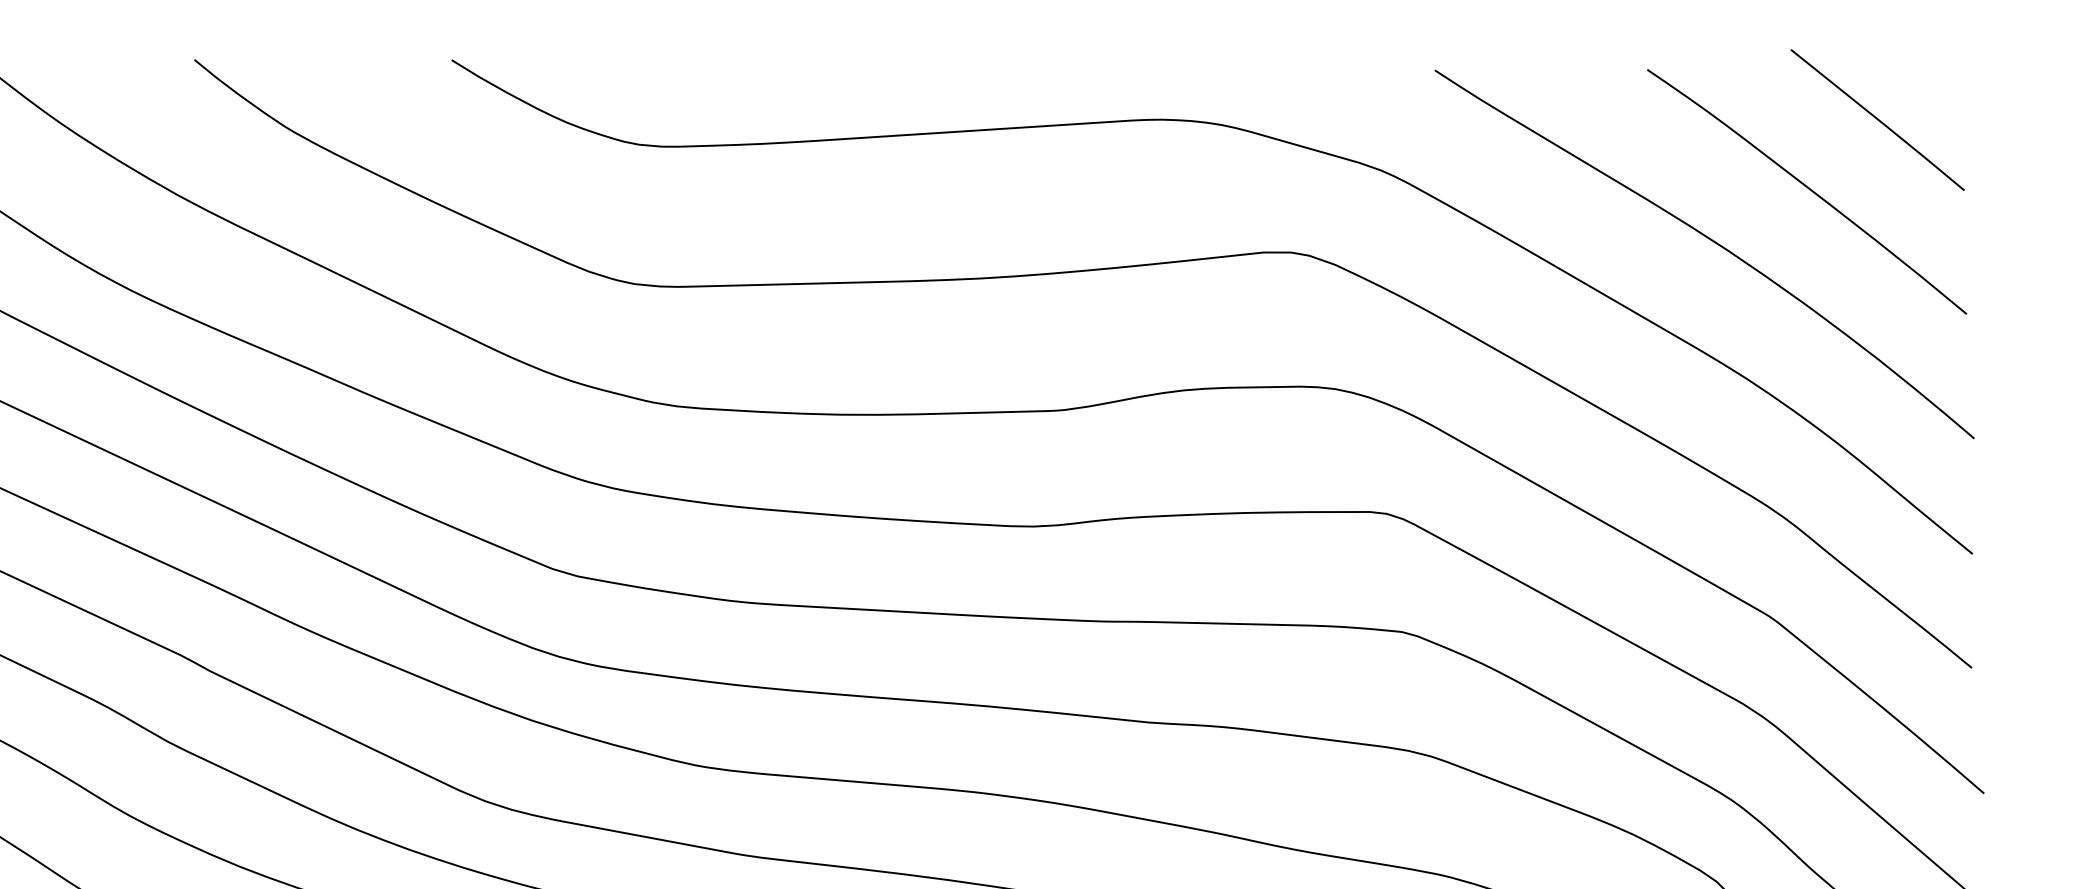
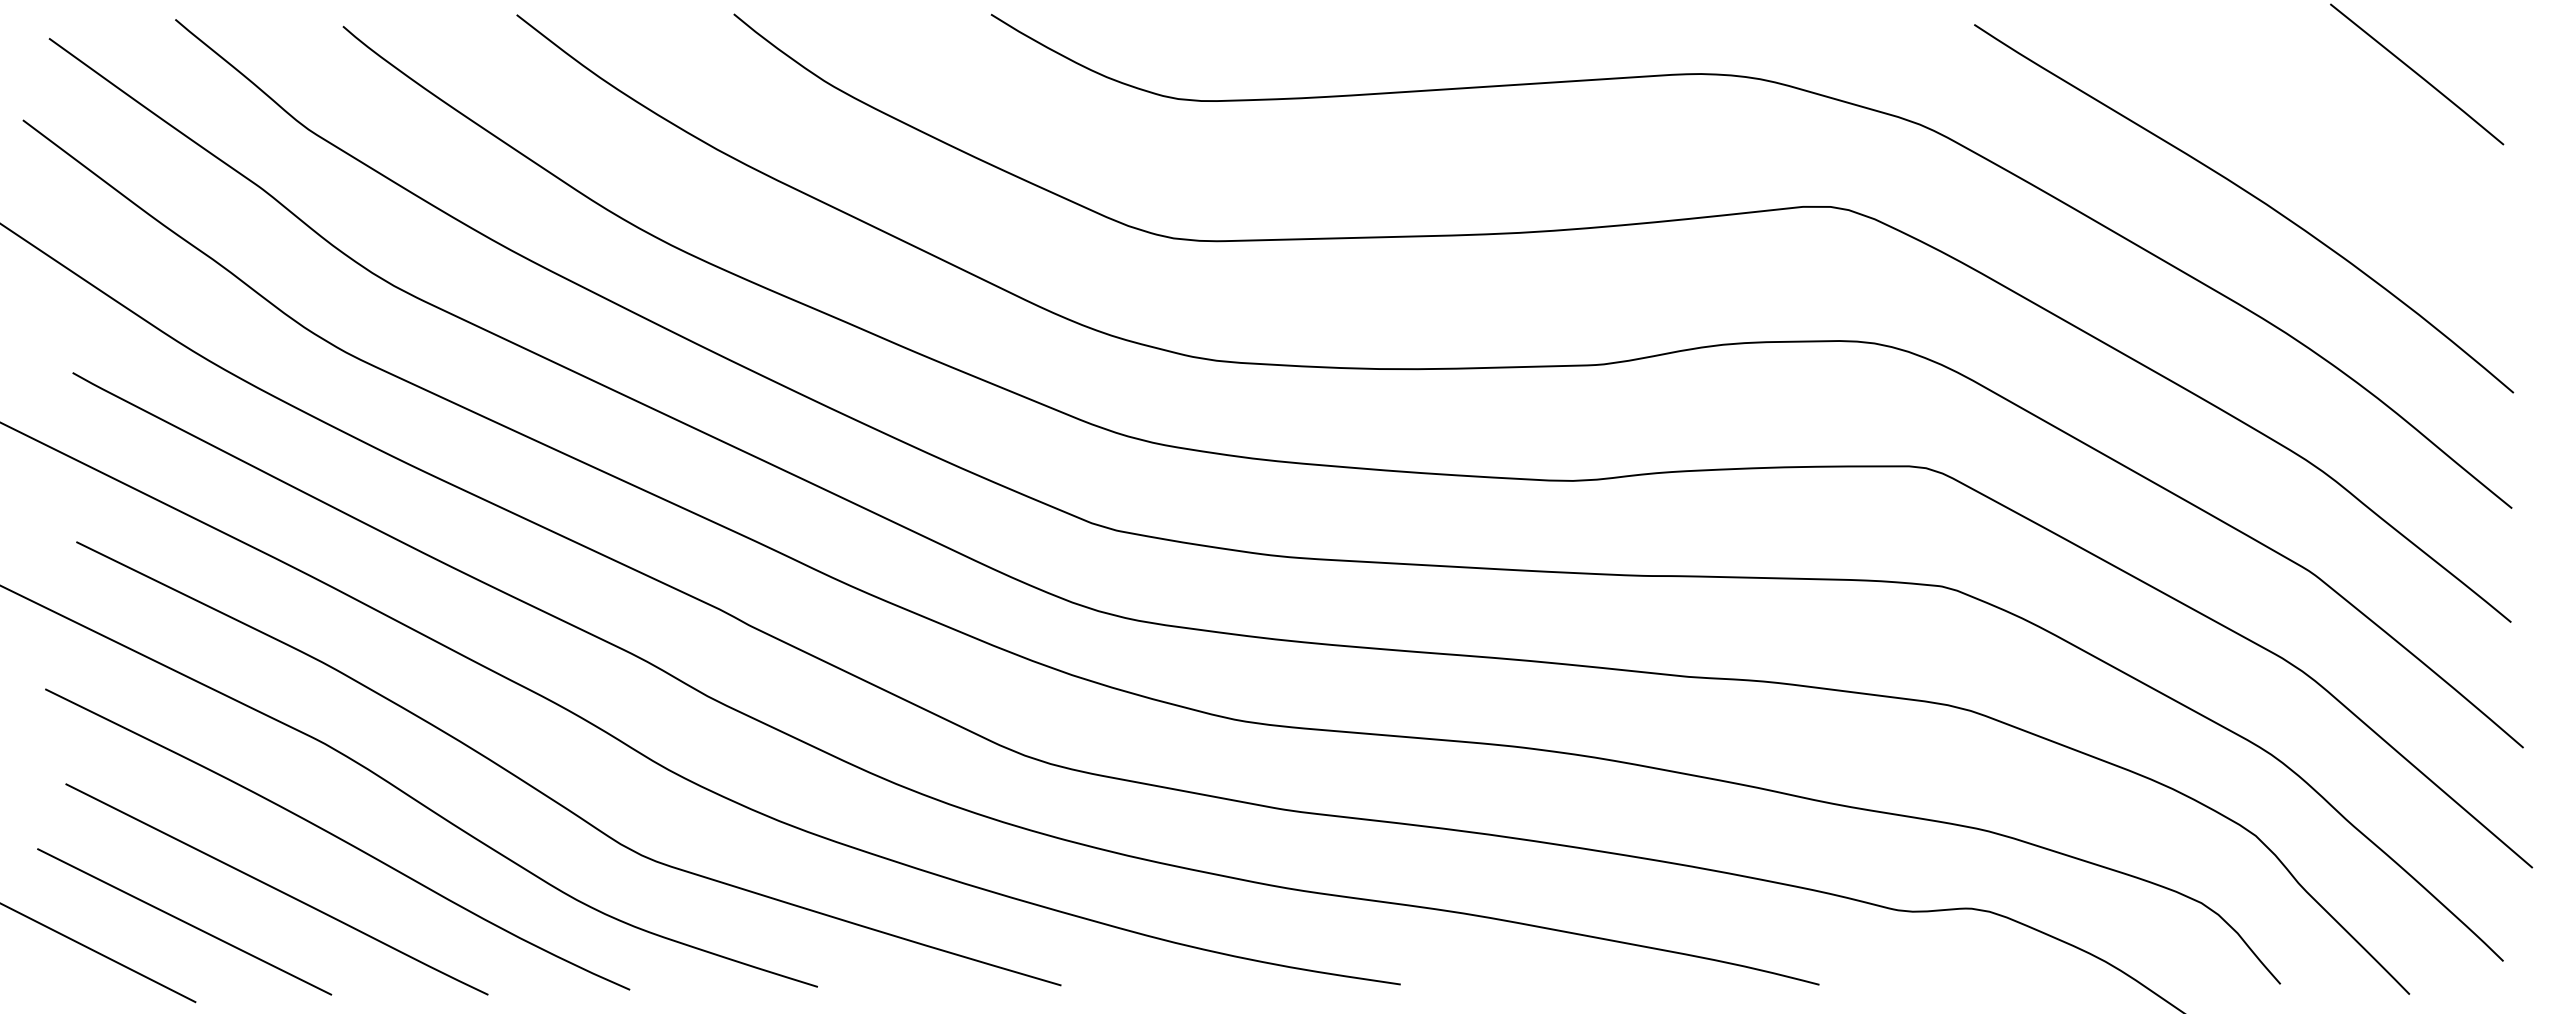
curve: (1808, 189) -> (2347, 143), removed

